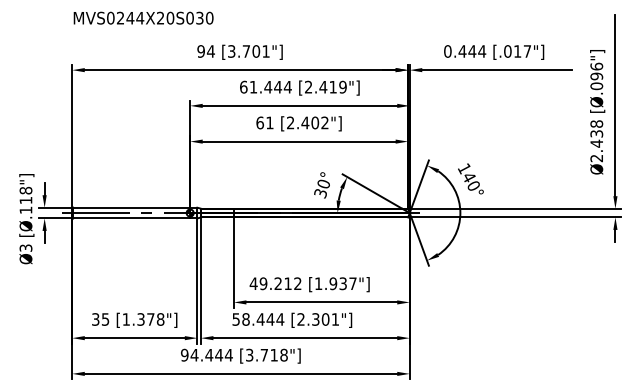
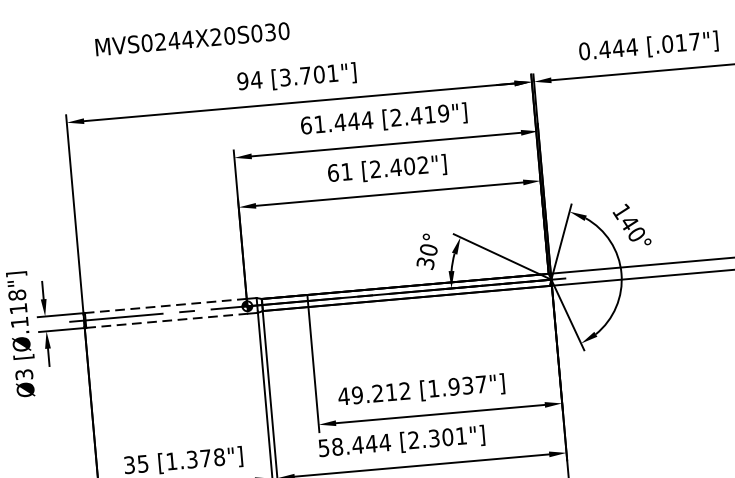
text: (143, 17) -> (192, 38), moved
line: (131, 207) -> (165, 305), solid -> dashed
line: (132, 218) -> (168, 320), solid -> dashed

